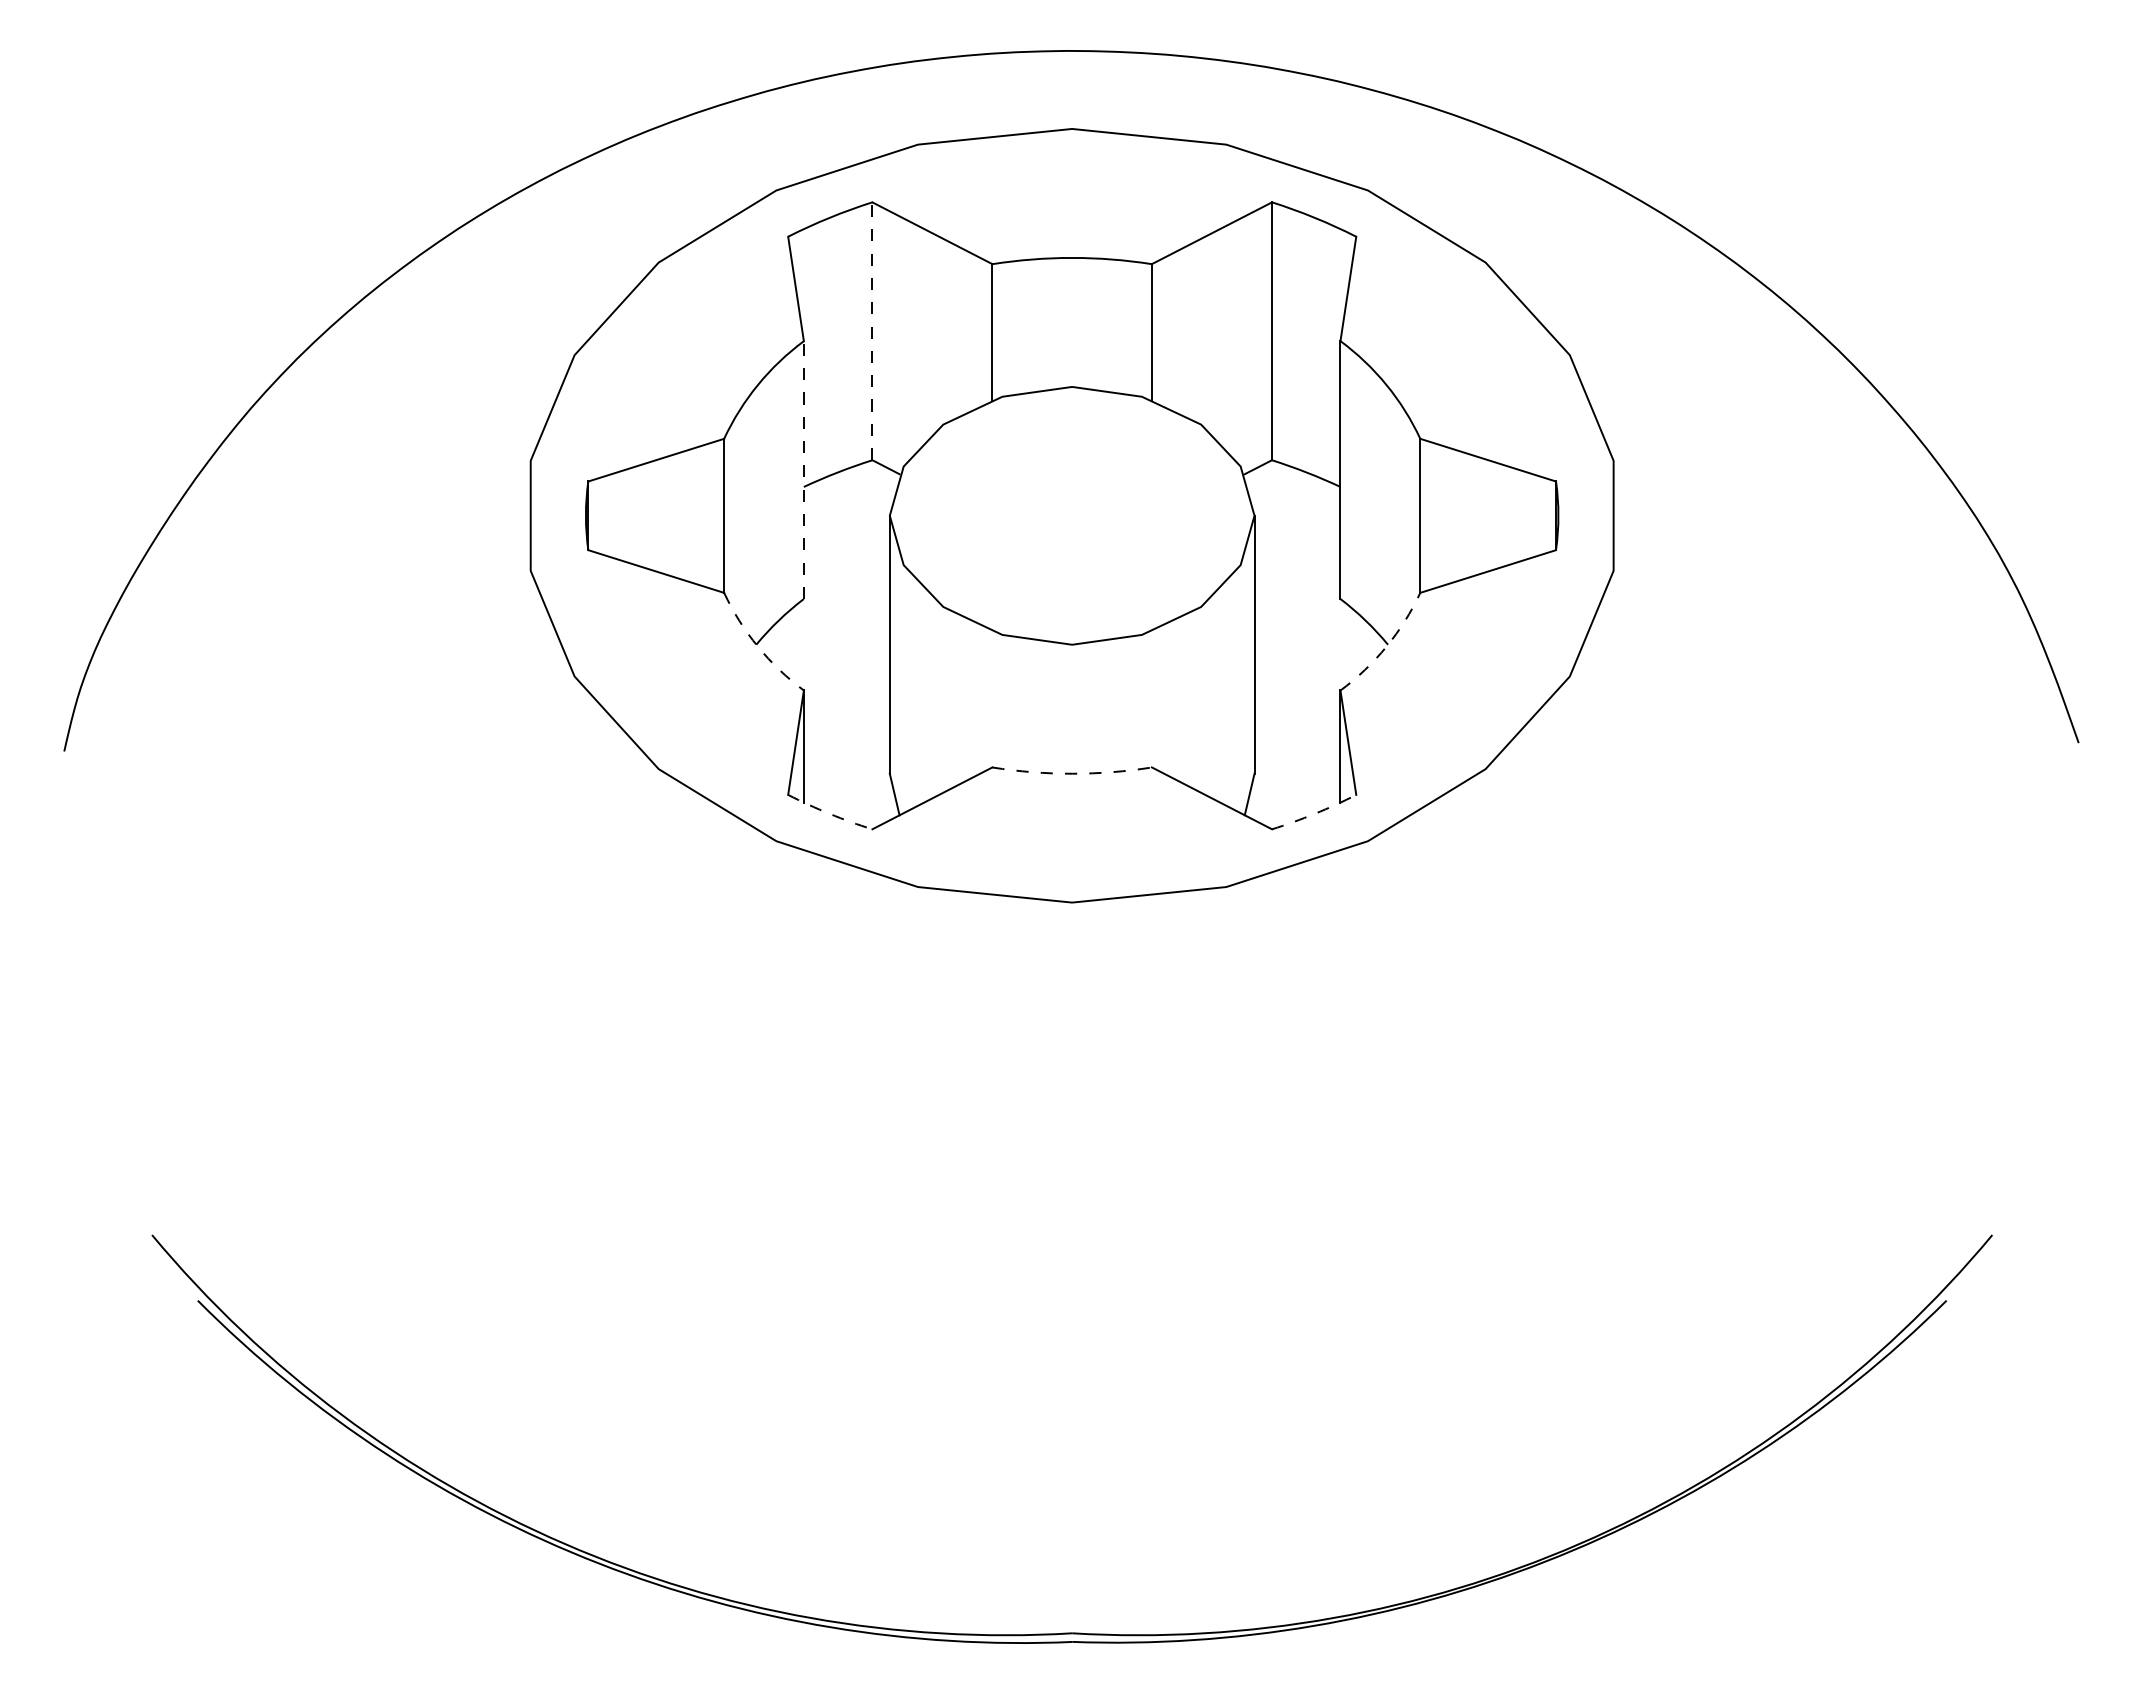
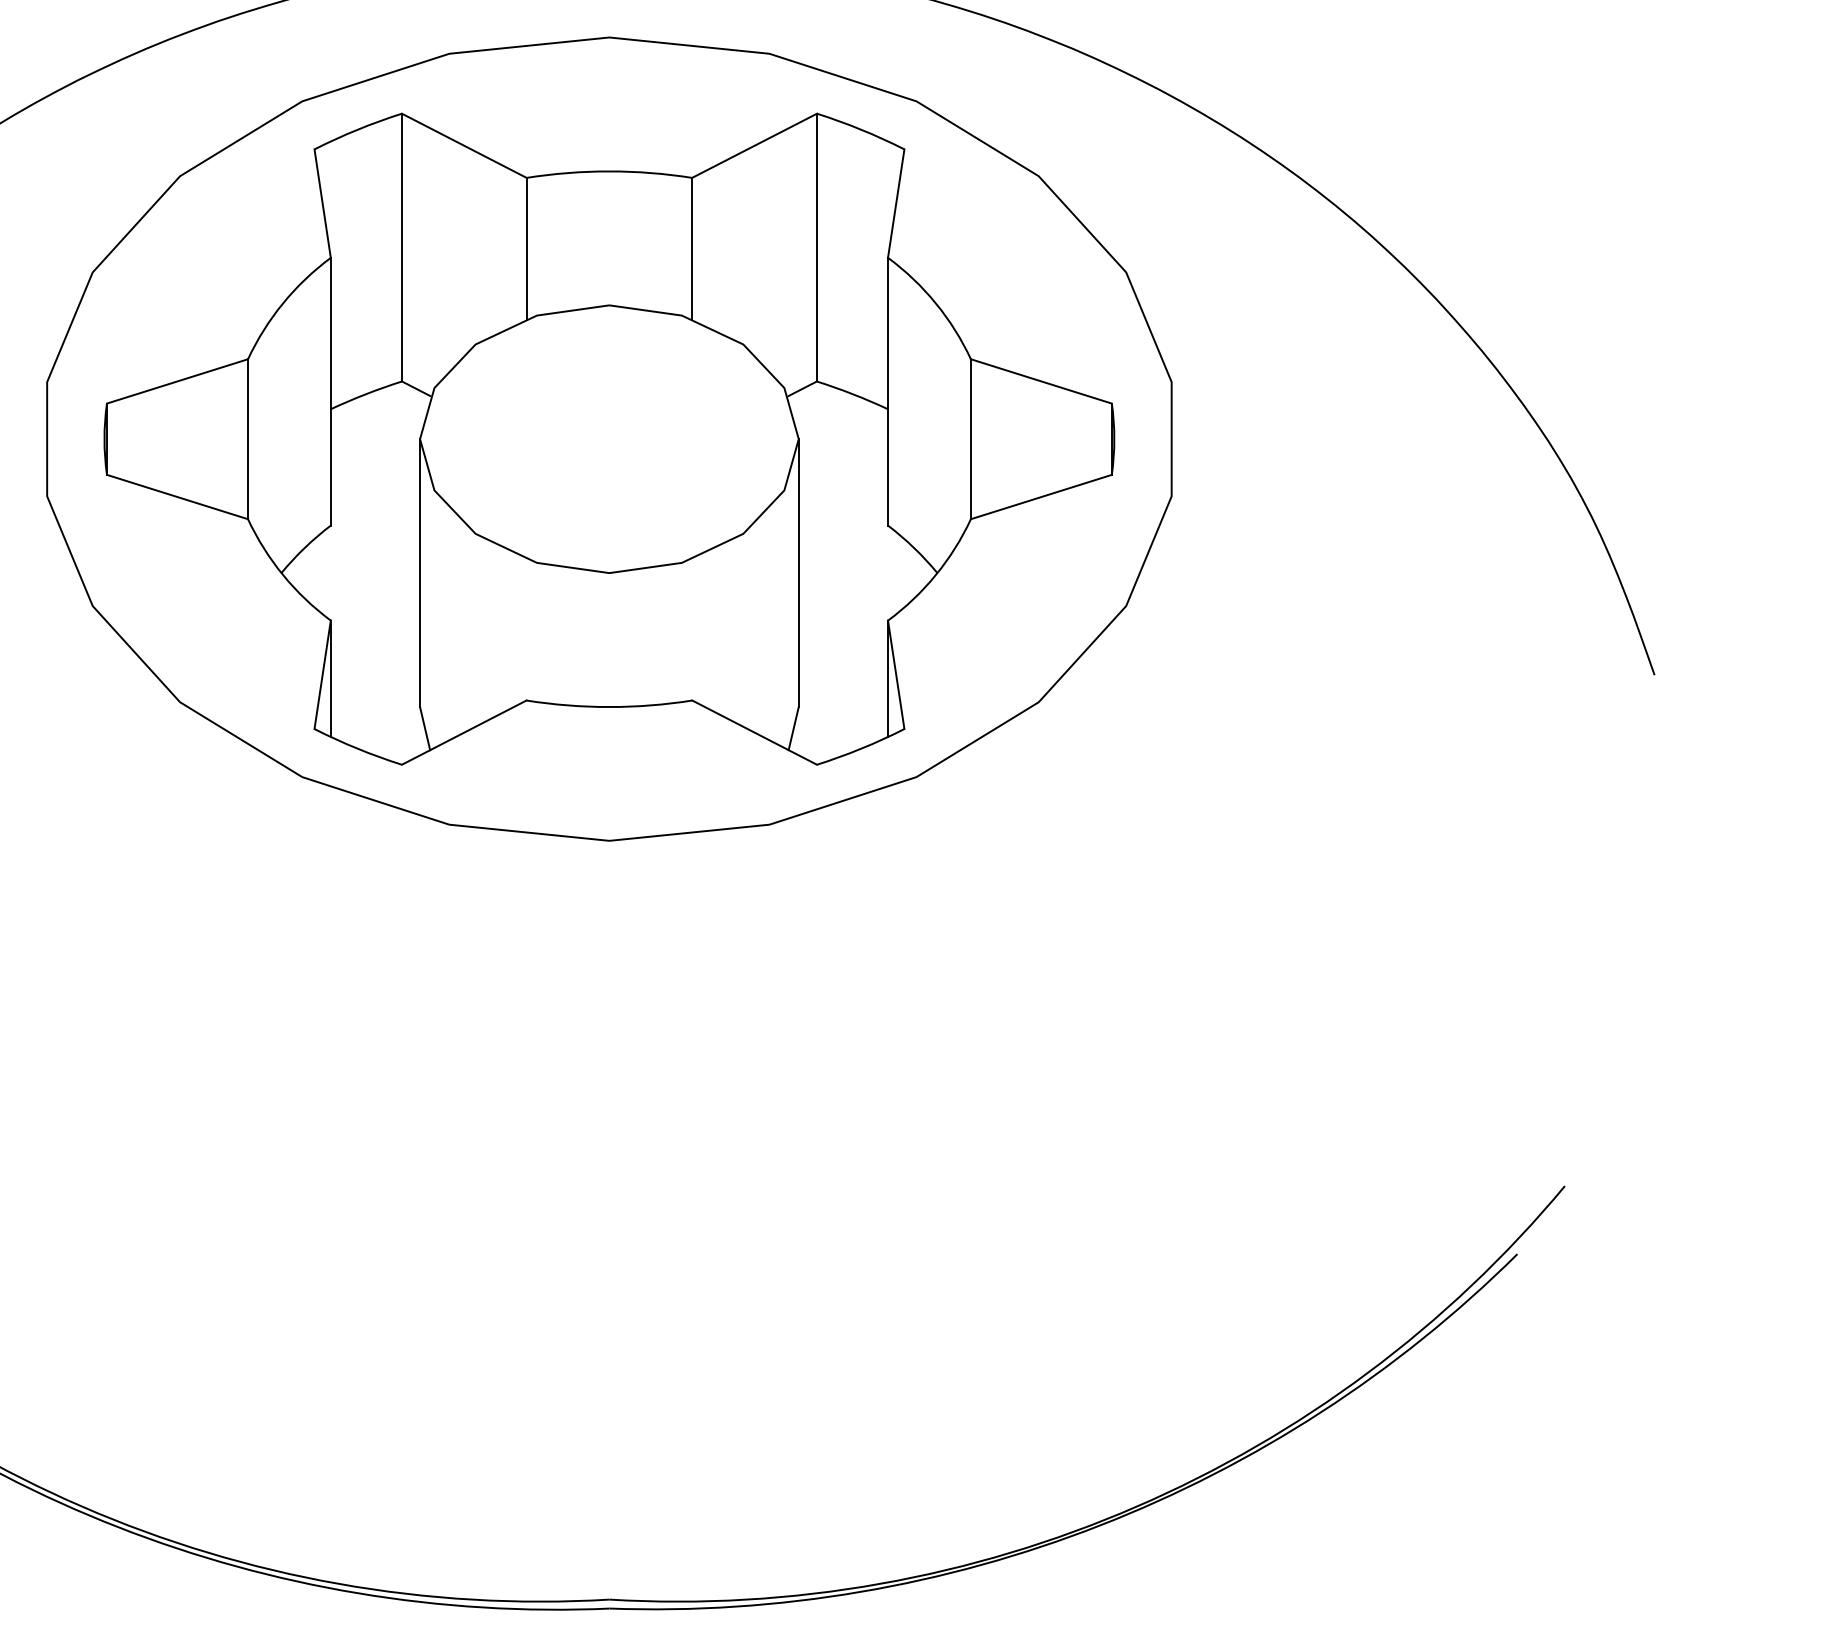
line: (872, 331) -> (402, 247), dashed -> solid
line: (803, 470) -> (330, 392), dashed -> solid
arc: (757, 646) -> (282, 574), dashed -> solid
arc: (1386, 646) -> (935, 574), dashed -> solid
arc: (1072, 773) -> (609, 706), dashed -> solid
arc: (829, 813) -> (357, 748), dashed -> solid
arc: (1314, 813) -> (861, 748), dashed -> solid

